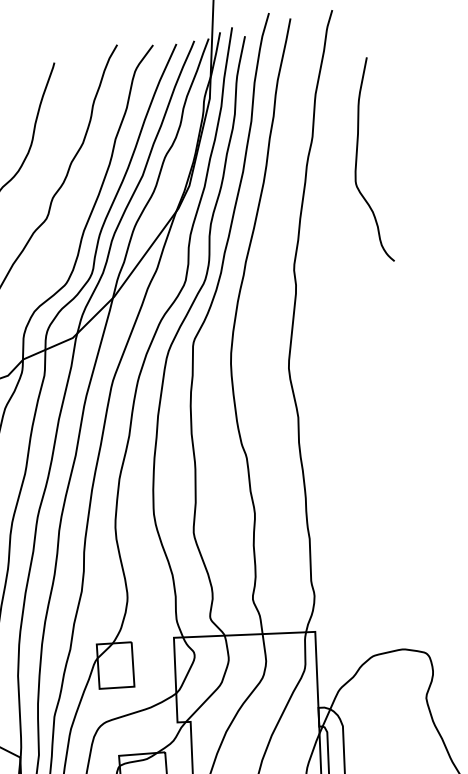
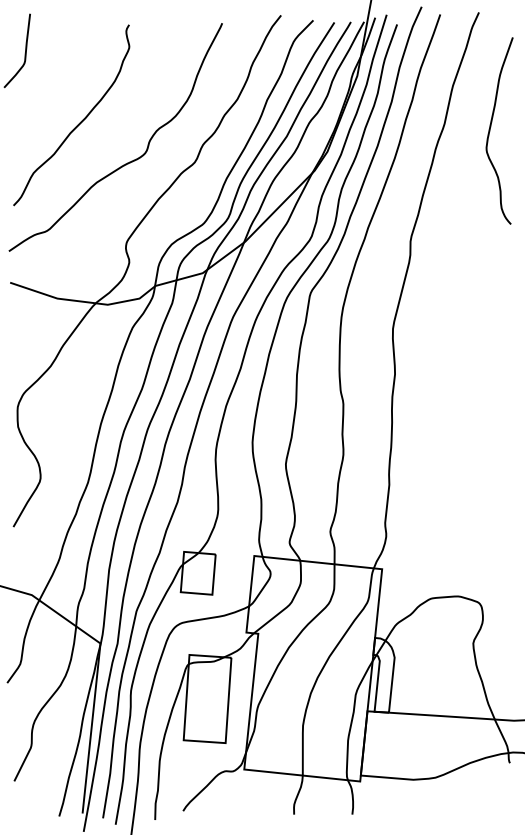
curve: (357, 158) -> (491, 127), moved

